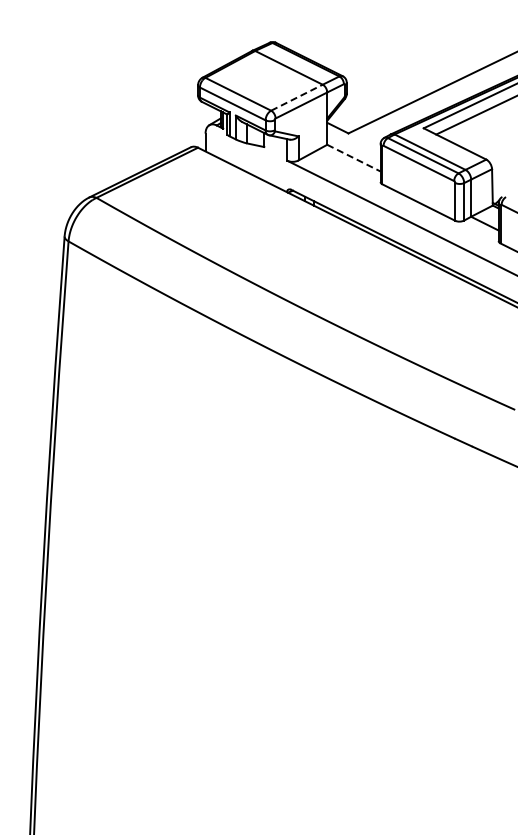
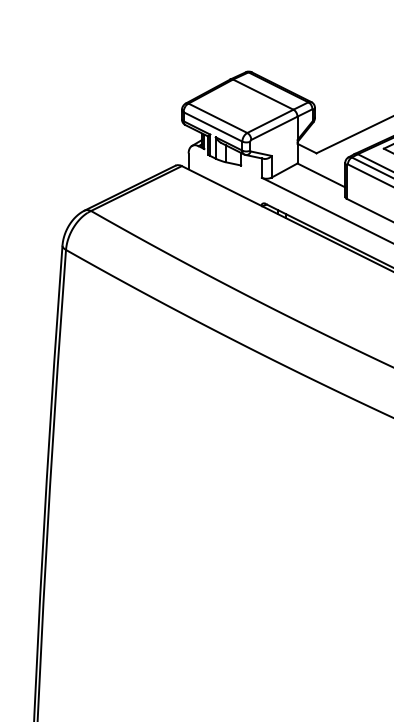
line: (296, 97) -> (270, 121), dashed -> solid
line: (353, 158) -> (321, 175), dashed -> solid

